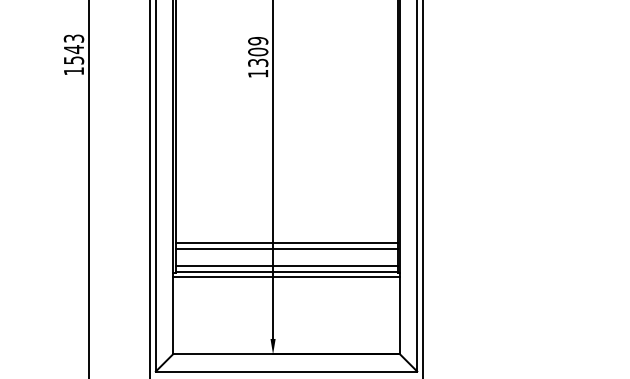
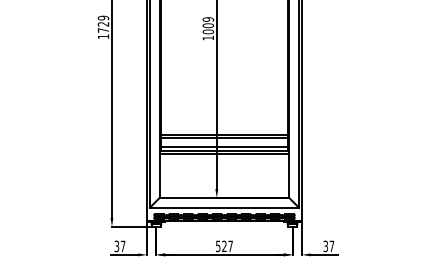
text: (73, 48) -> (103, 23), 1543 -> 1729
text: (258, 62) -> (208, 31), 1309 -> 1009

